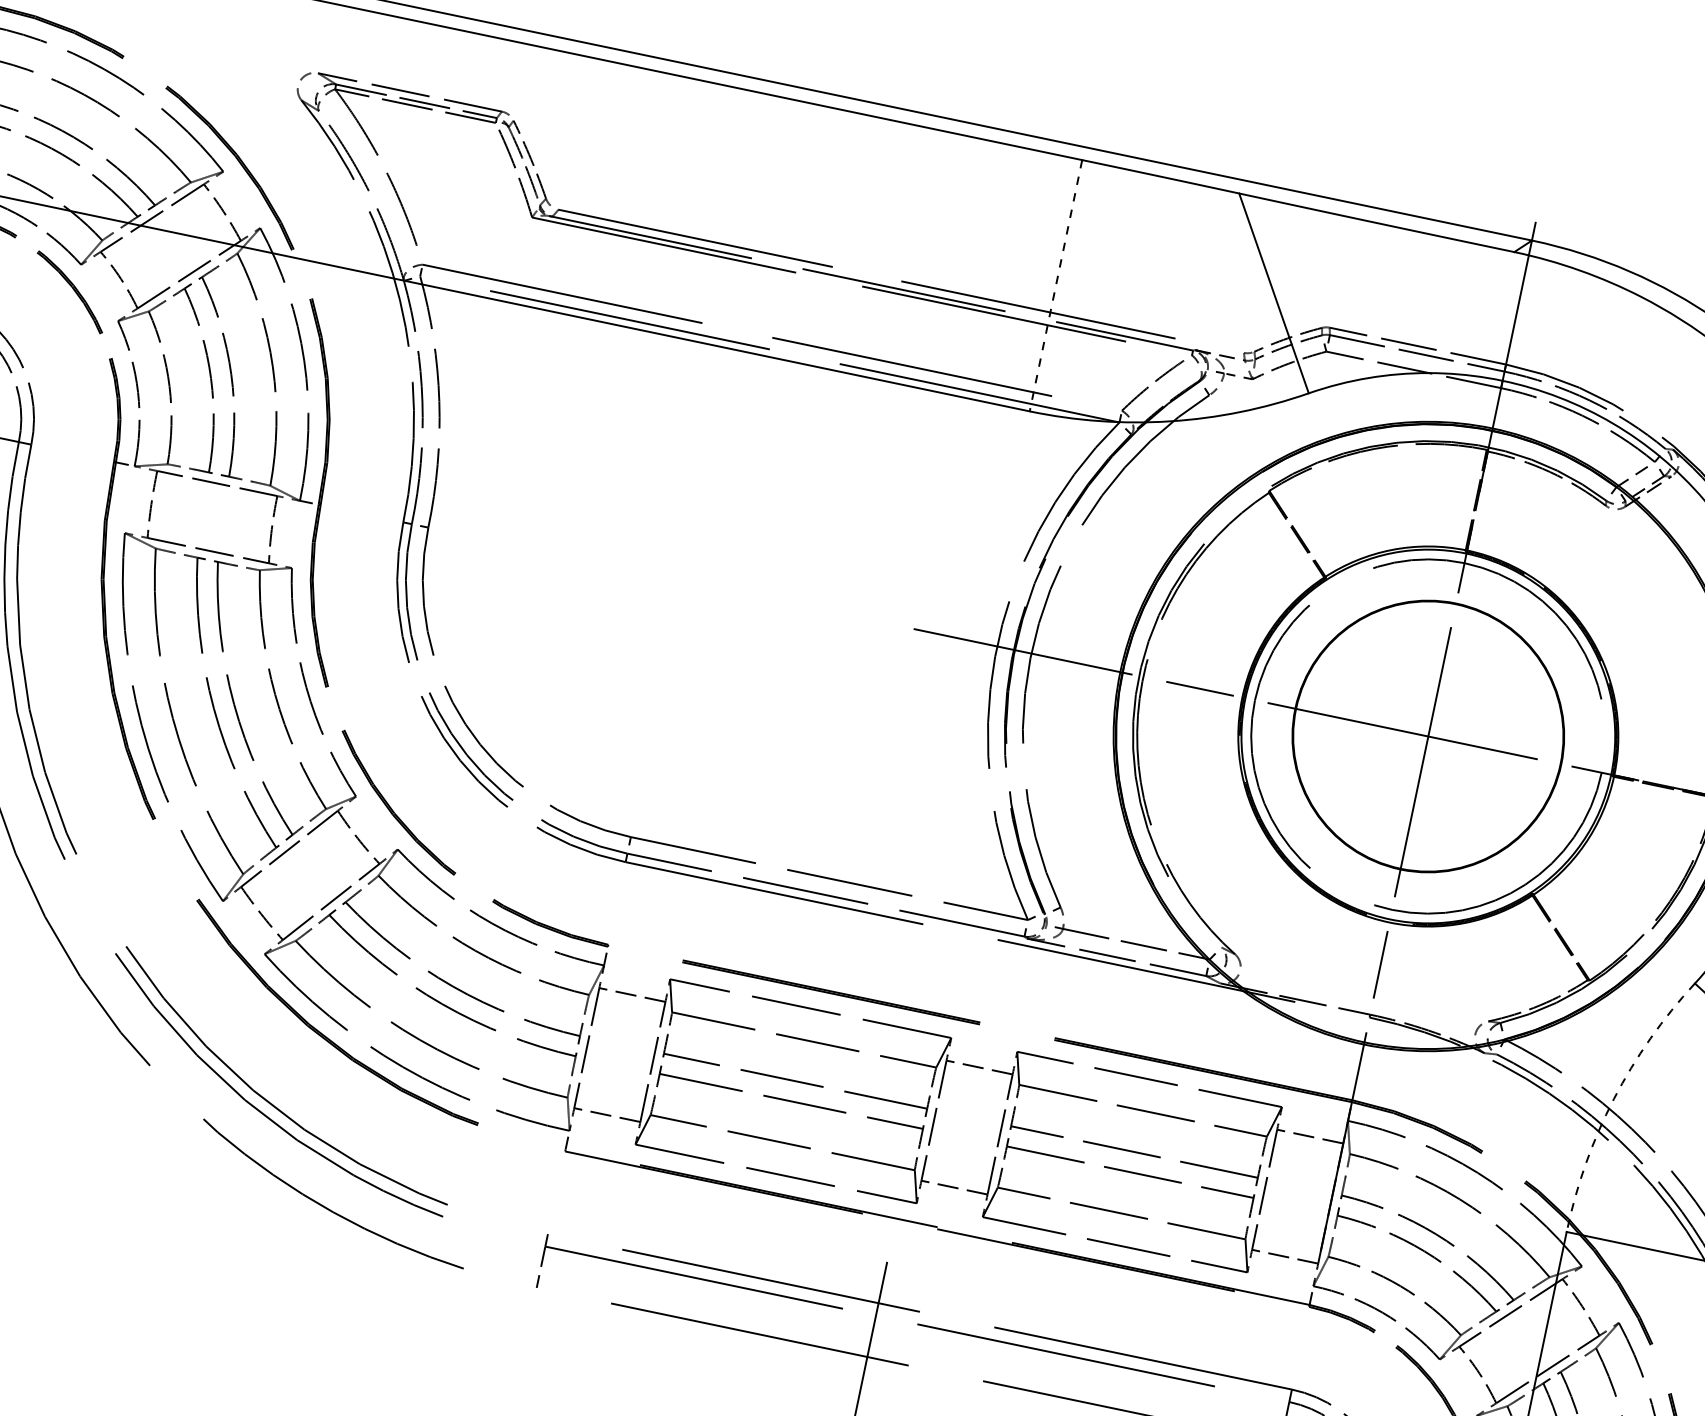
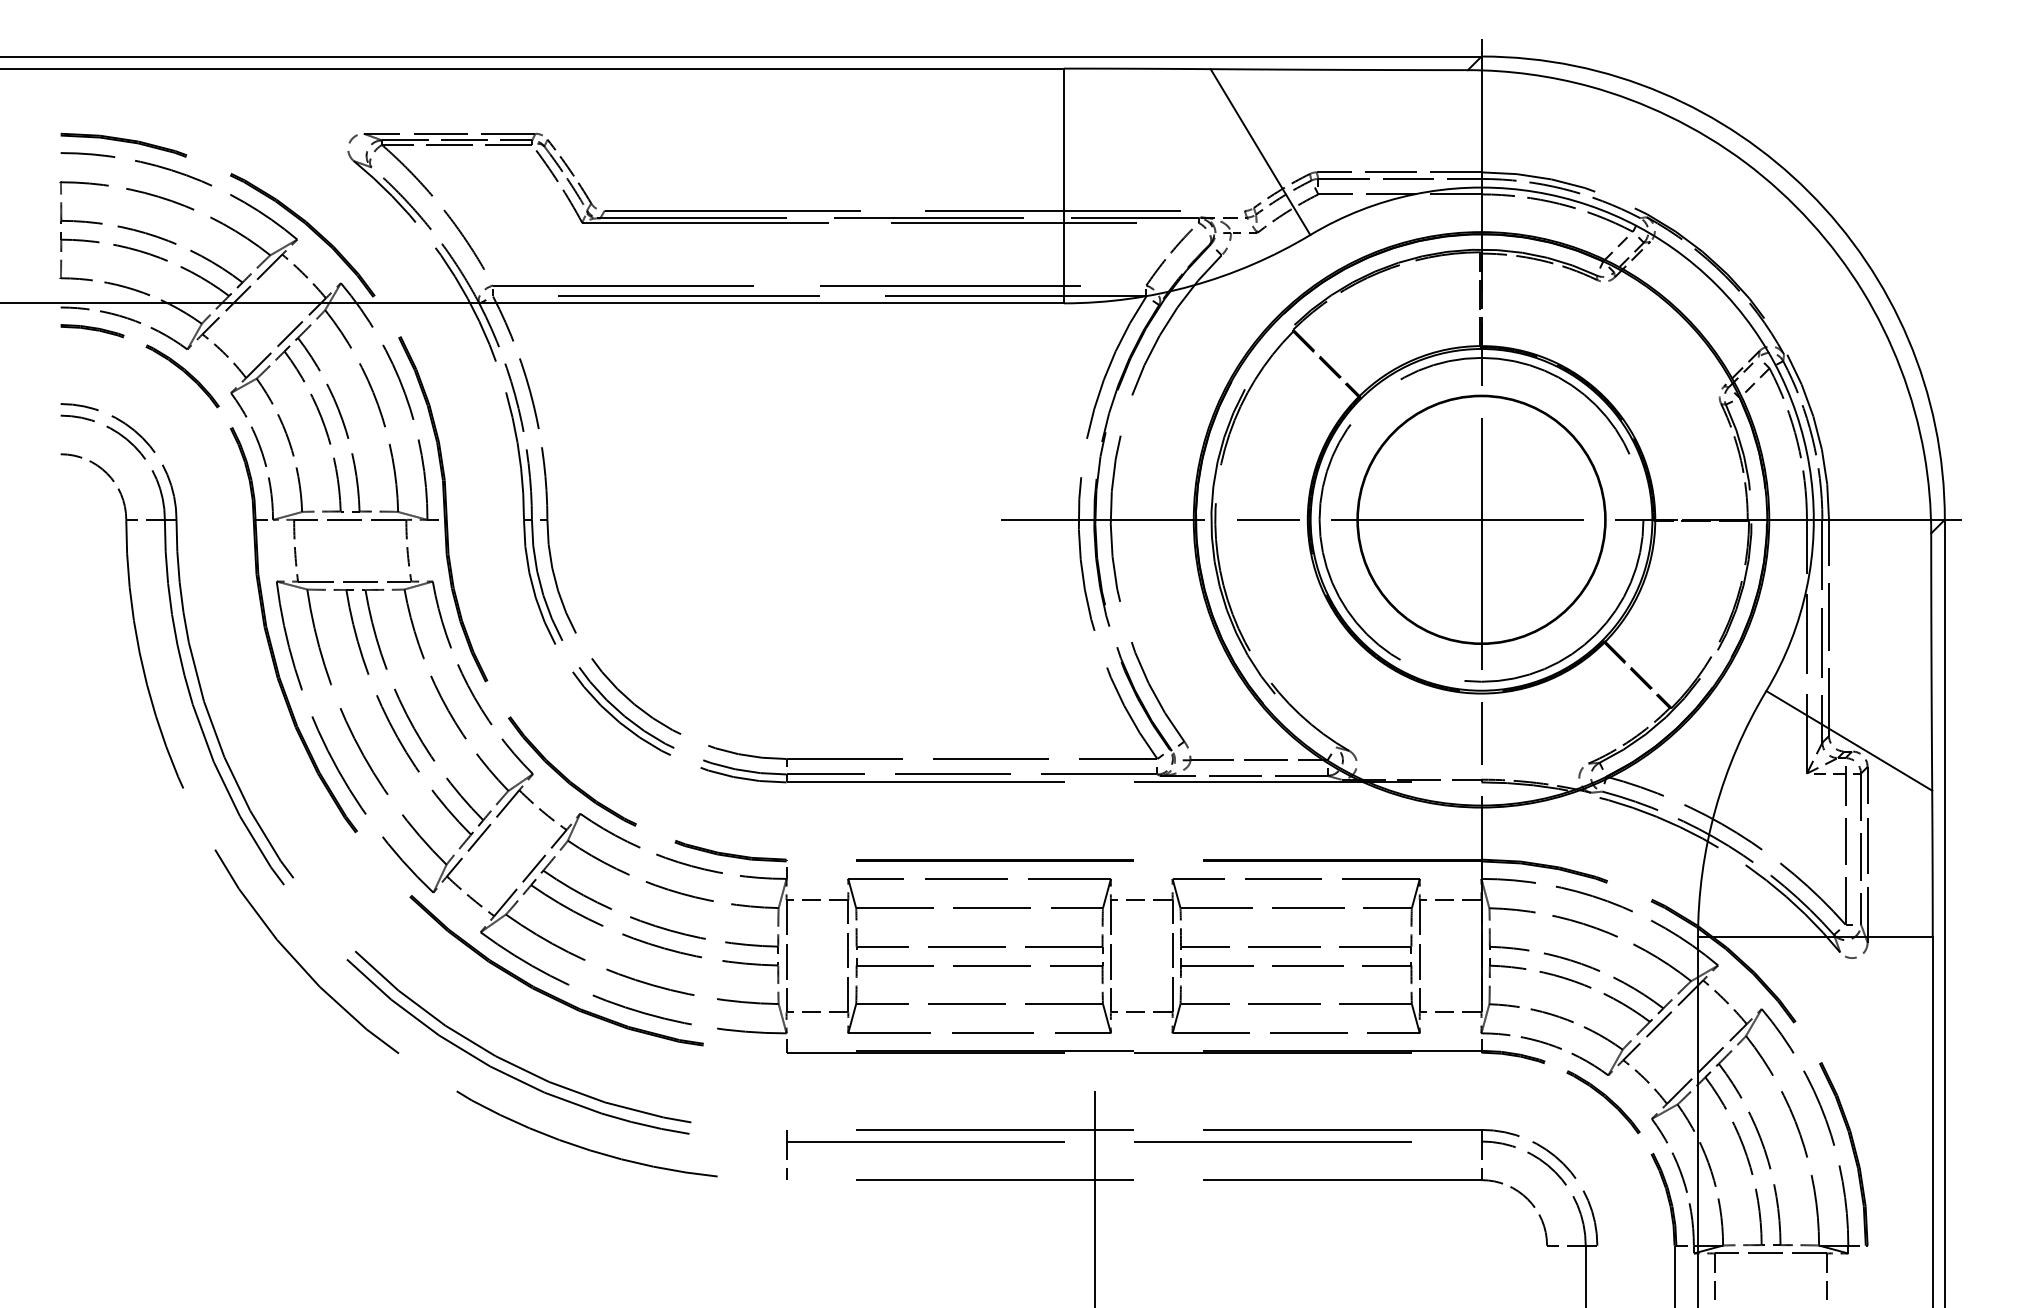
line: (1055, 286) -> (1063, 186), dashed -> solid
arc: (1614, 1098) -> (1715, 809), dashed -> solid

